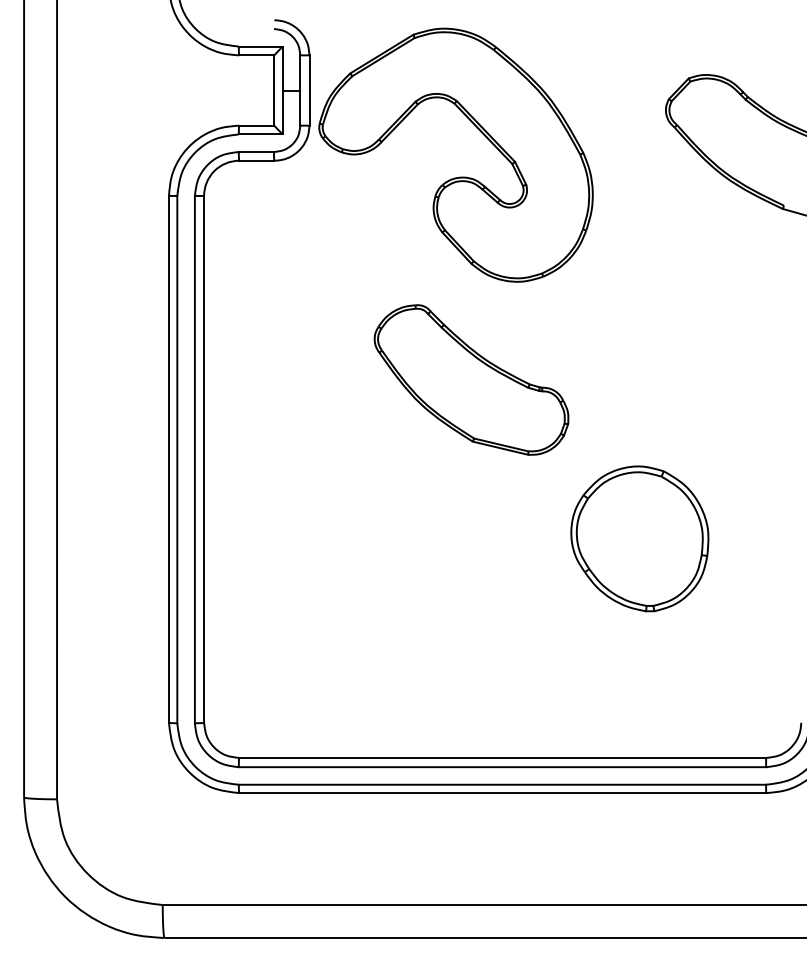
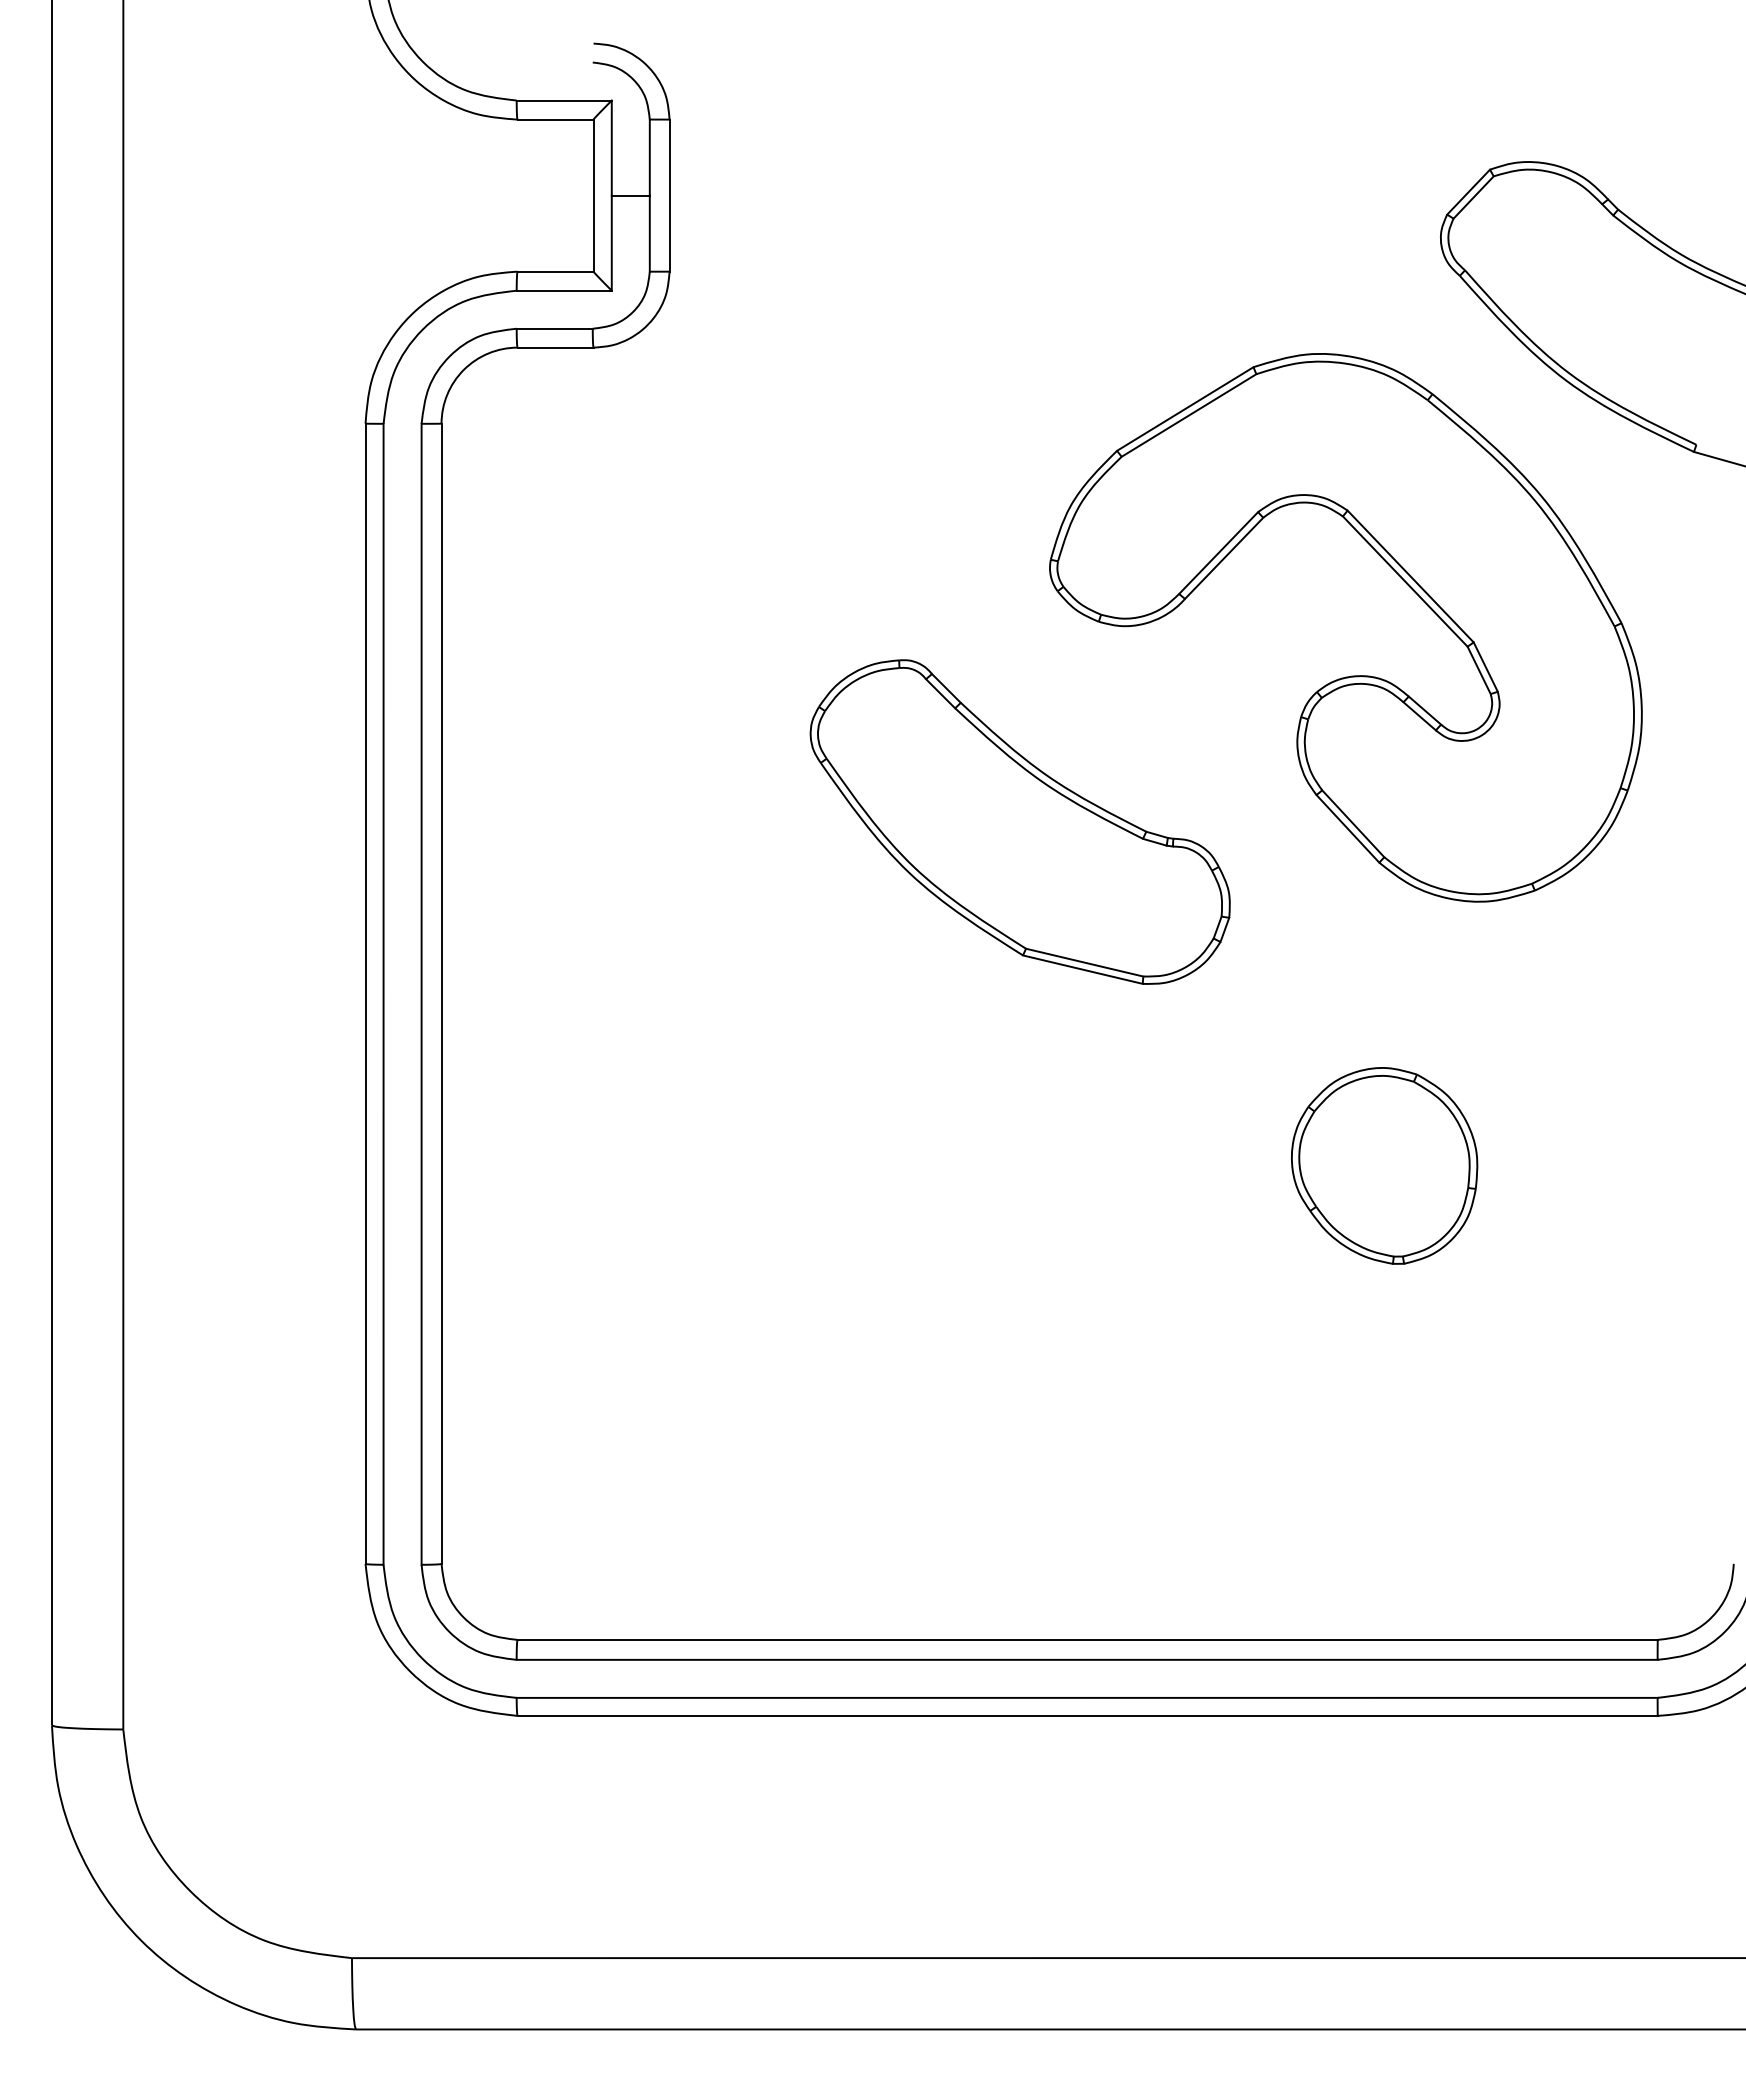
part: (459, 176) -> (1353, 673), moved
part: (639, 538) -> (1383, 1165), size x0.62

